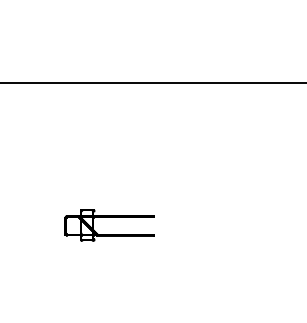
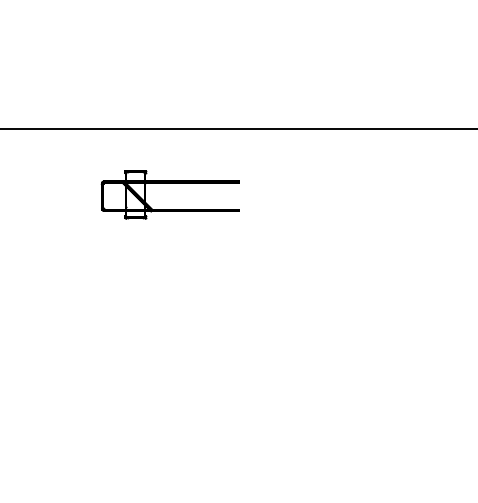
part: (109, 217) -> (170, 182), moved

